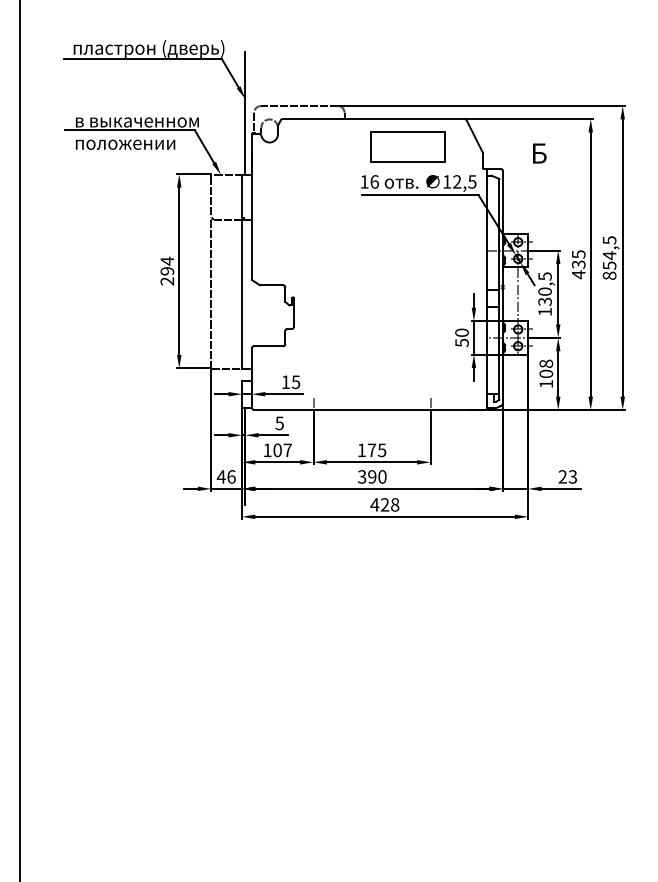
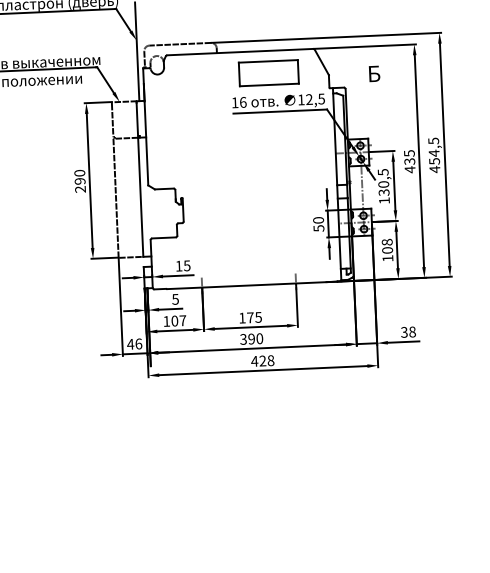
text: (167, 260) -> (79, 172), 294 -> 290
text: (609, 275) -> (434, 169), 854,5 -> 454,5
text: (567, 476) -> (408, 331), 23 -> 38

